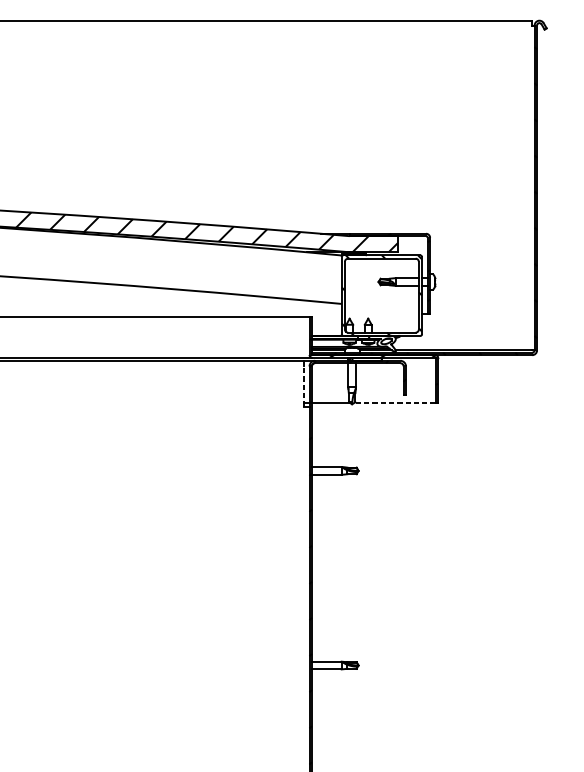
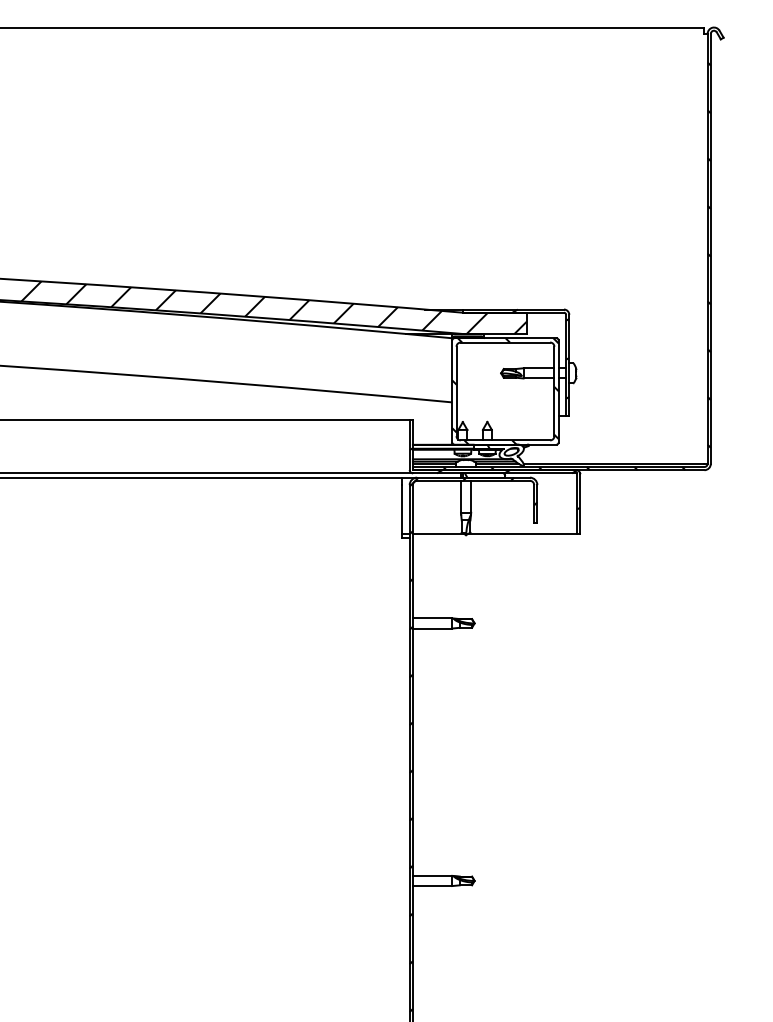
line: (304, 386) -> (402, 511), dashed -> solid
line: (394, 403) -> (521, 534), dashed -> solid

